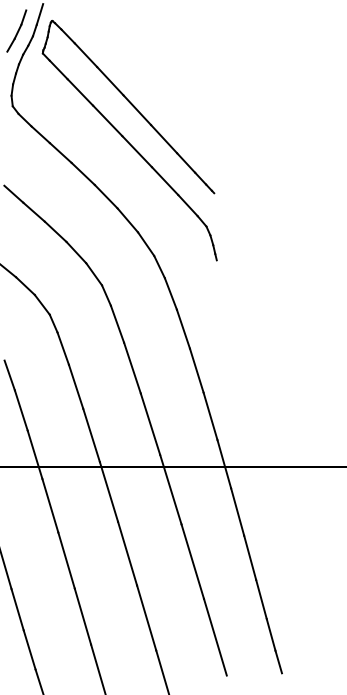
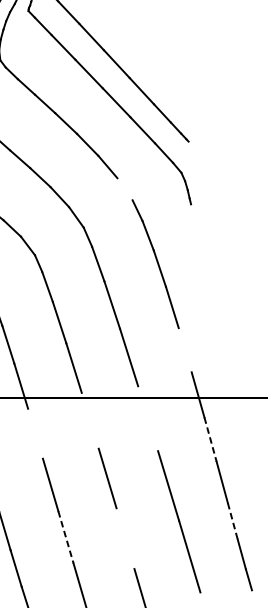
line: (146, 243) -> (125, 188), removed
line: (210, 416) -> (185, 350), removed
line: (170, 489) -> (147, 418), removed
line: (108, 491) -> (89, 420), removed
line: (50, 505) -> (35, 433), removed
line: (237, 512) -> (210, 440), solid -> dashed
line: (261, 599) -> (232, 521), solid -> dashed
line: (83, 617) -> (66, 538), solid -> dashed
line: (146, 617) -> (125, 538), removed

